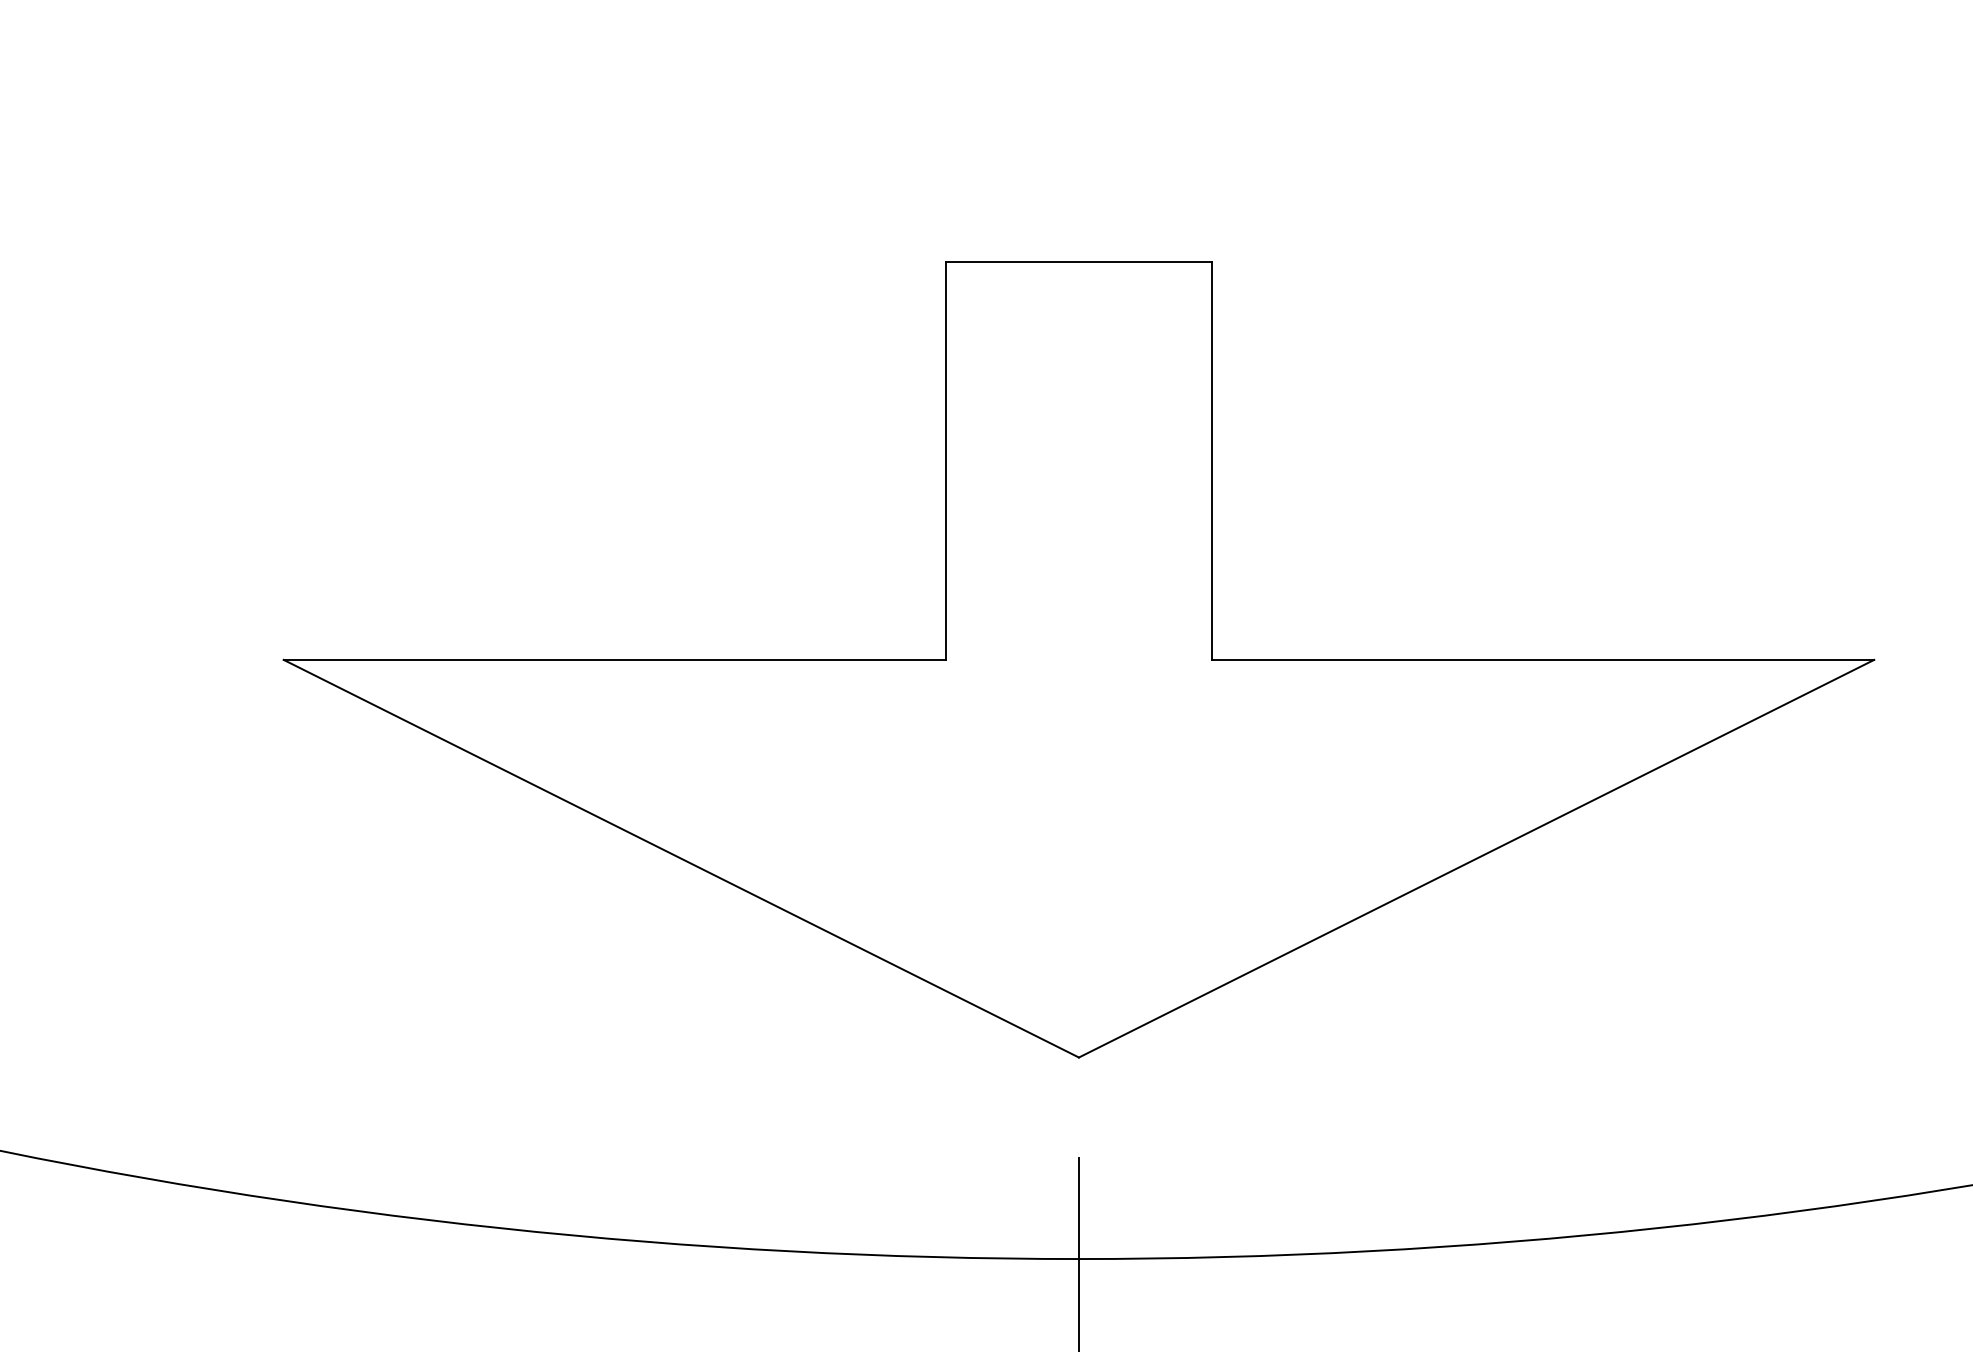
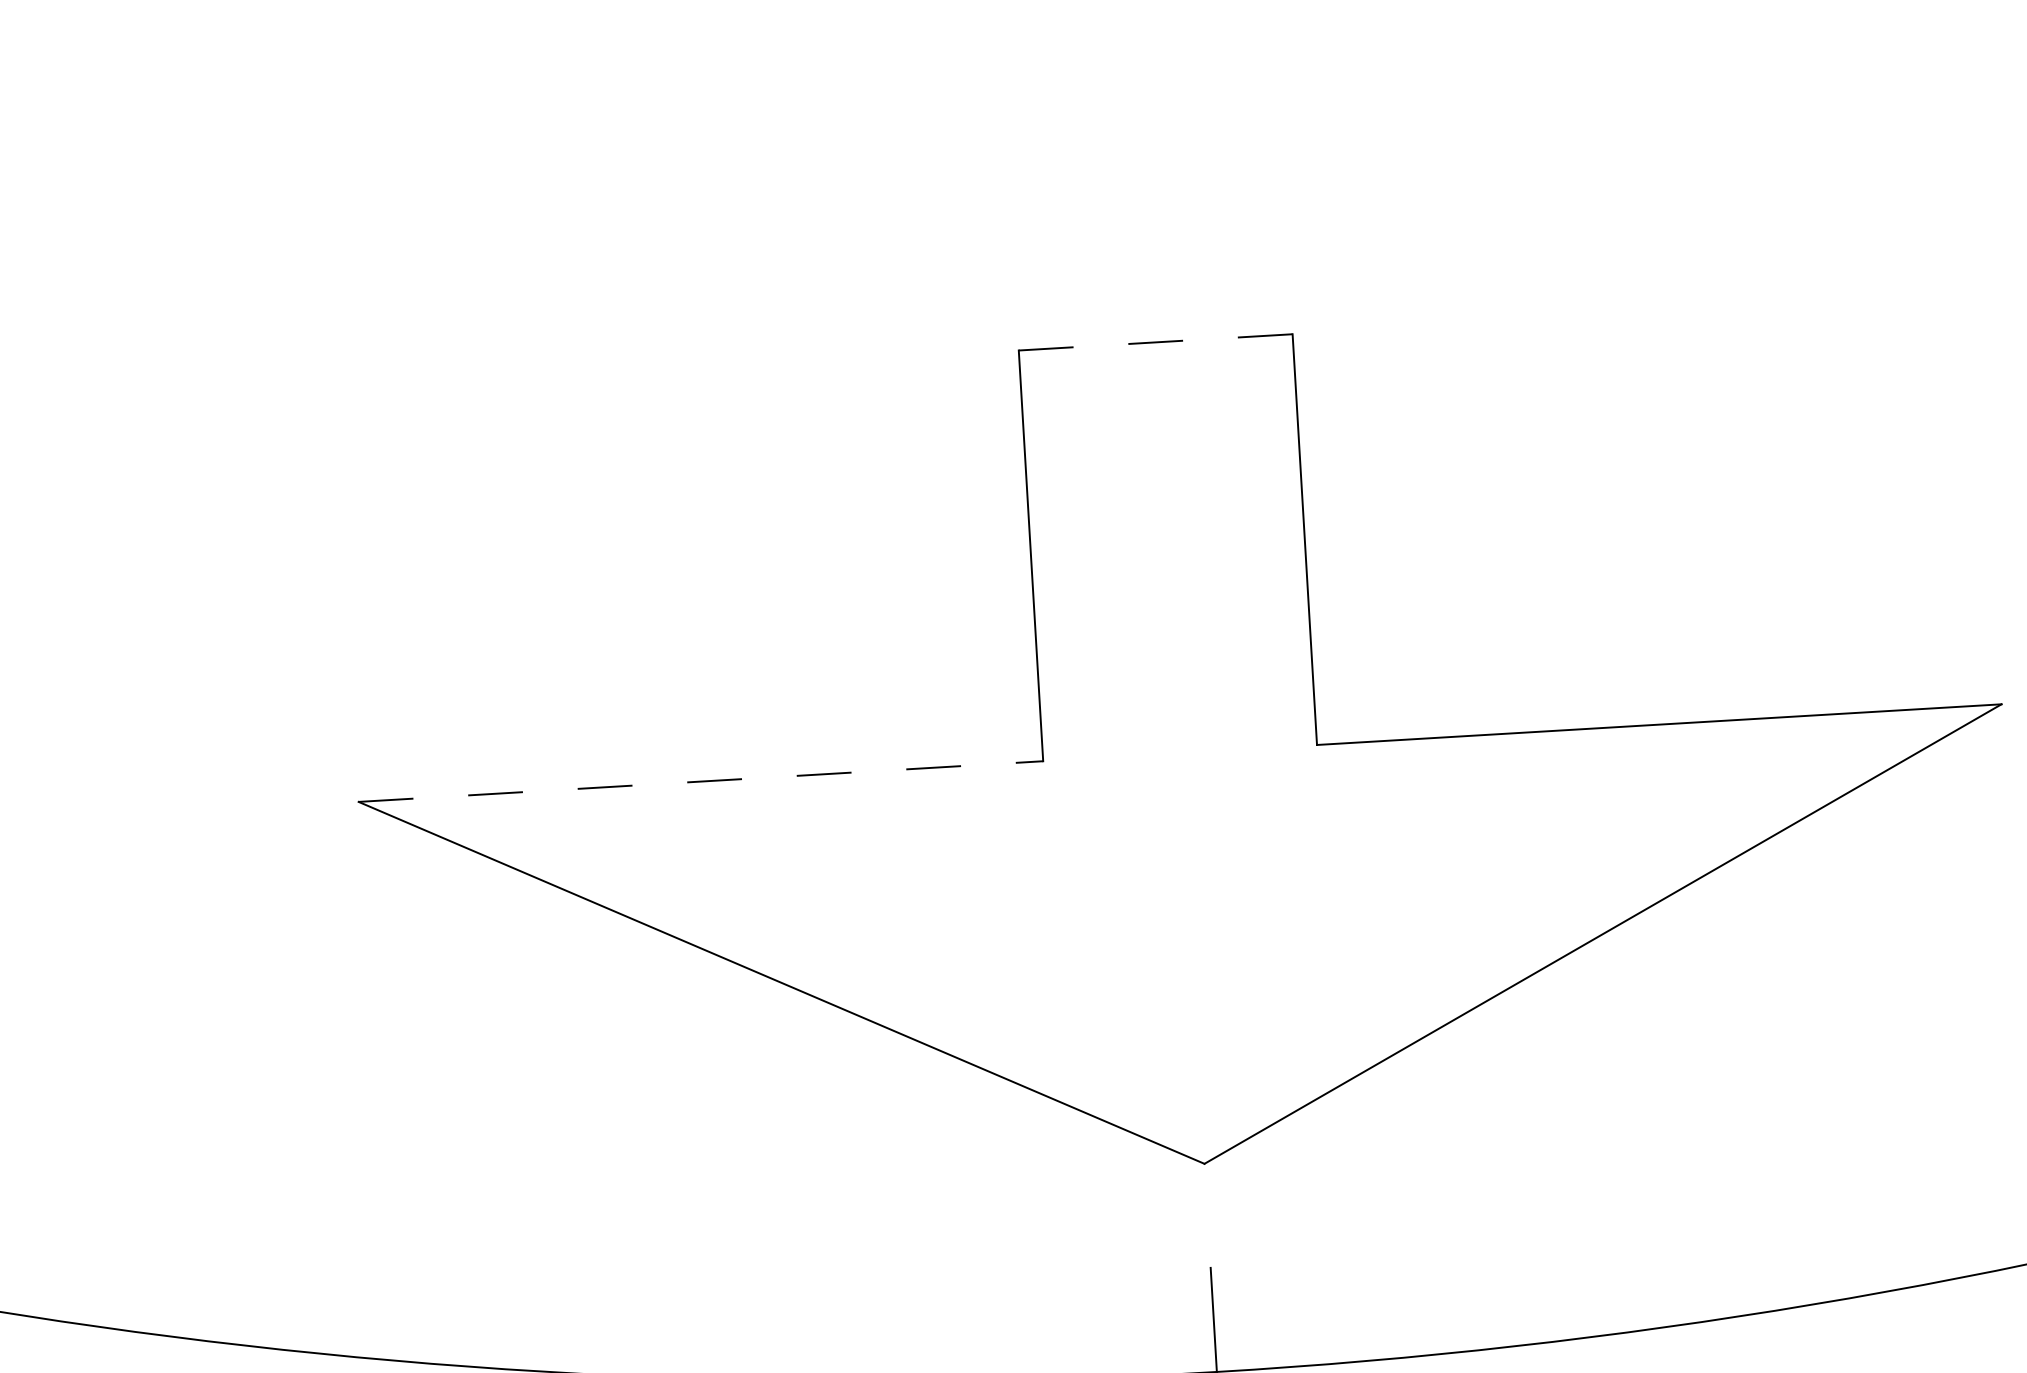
line: (1078, 262) -> (1155, 342), solid -> dashed
line: (615, 659) -> (701, 781), solid -> dashed

